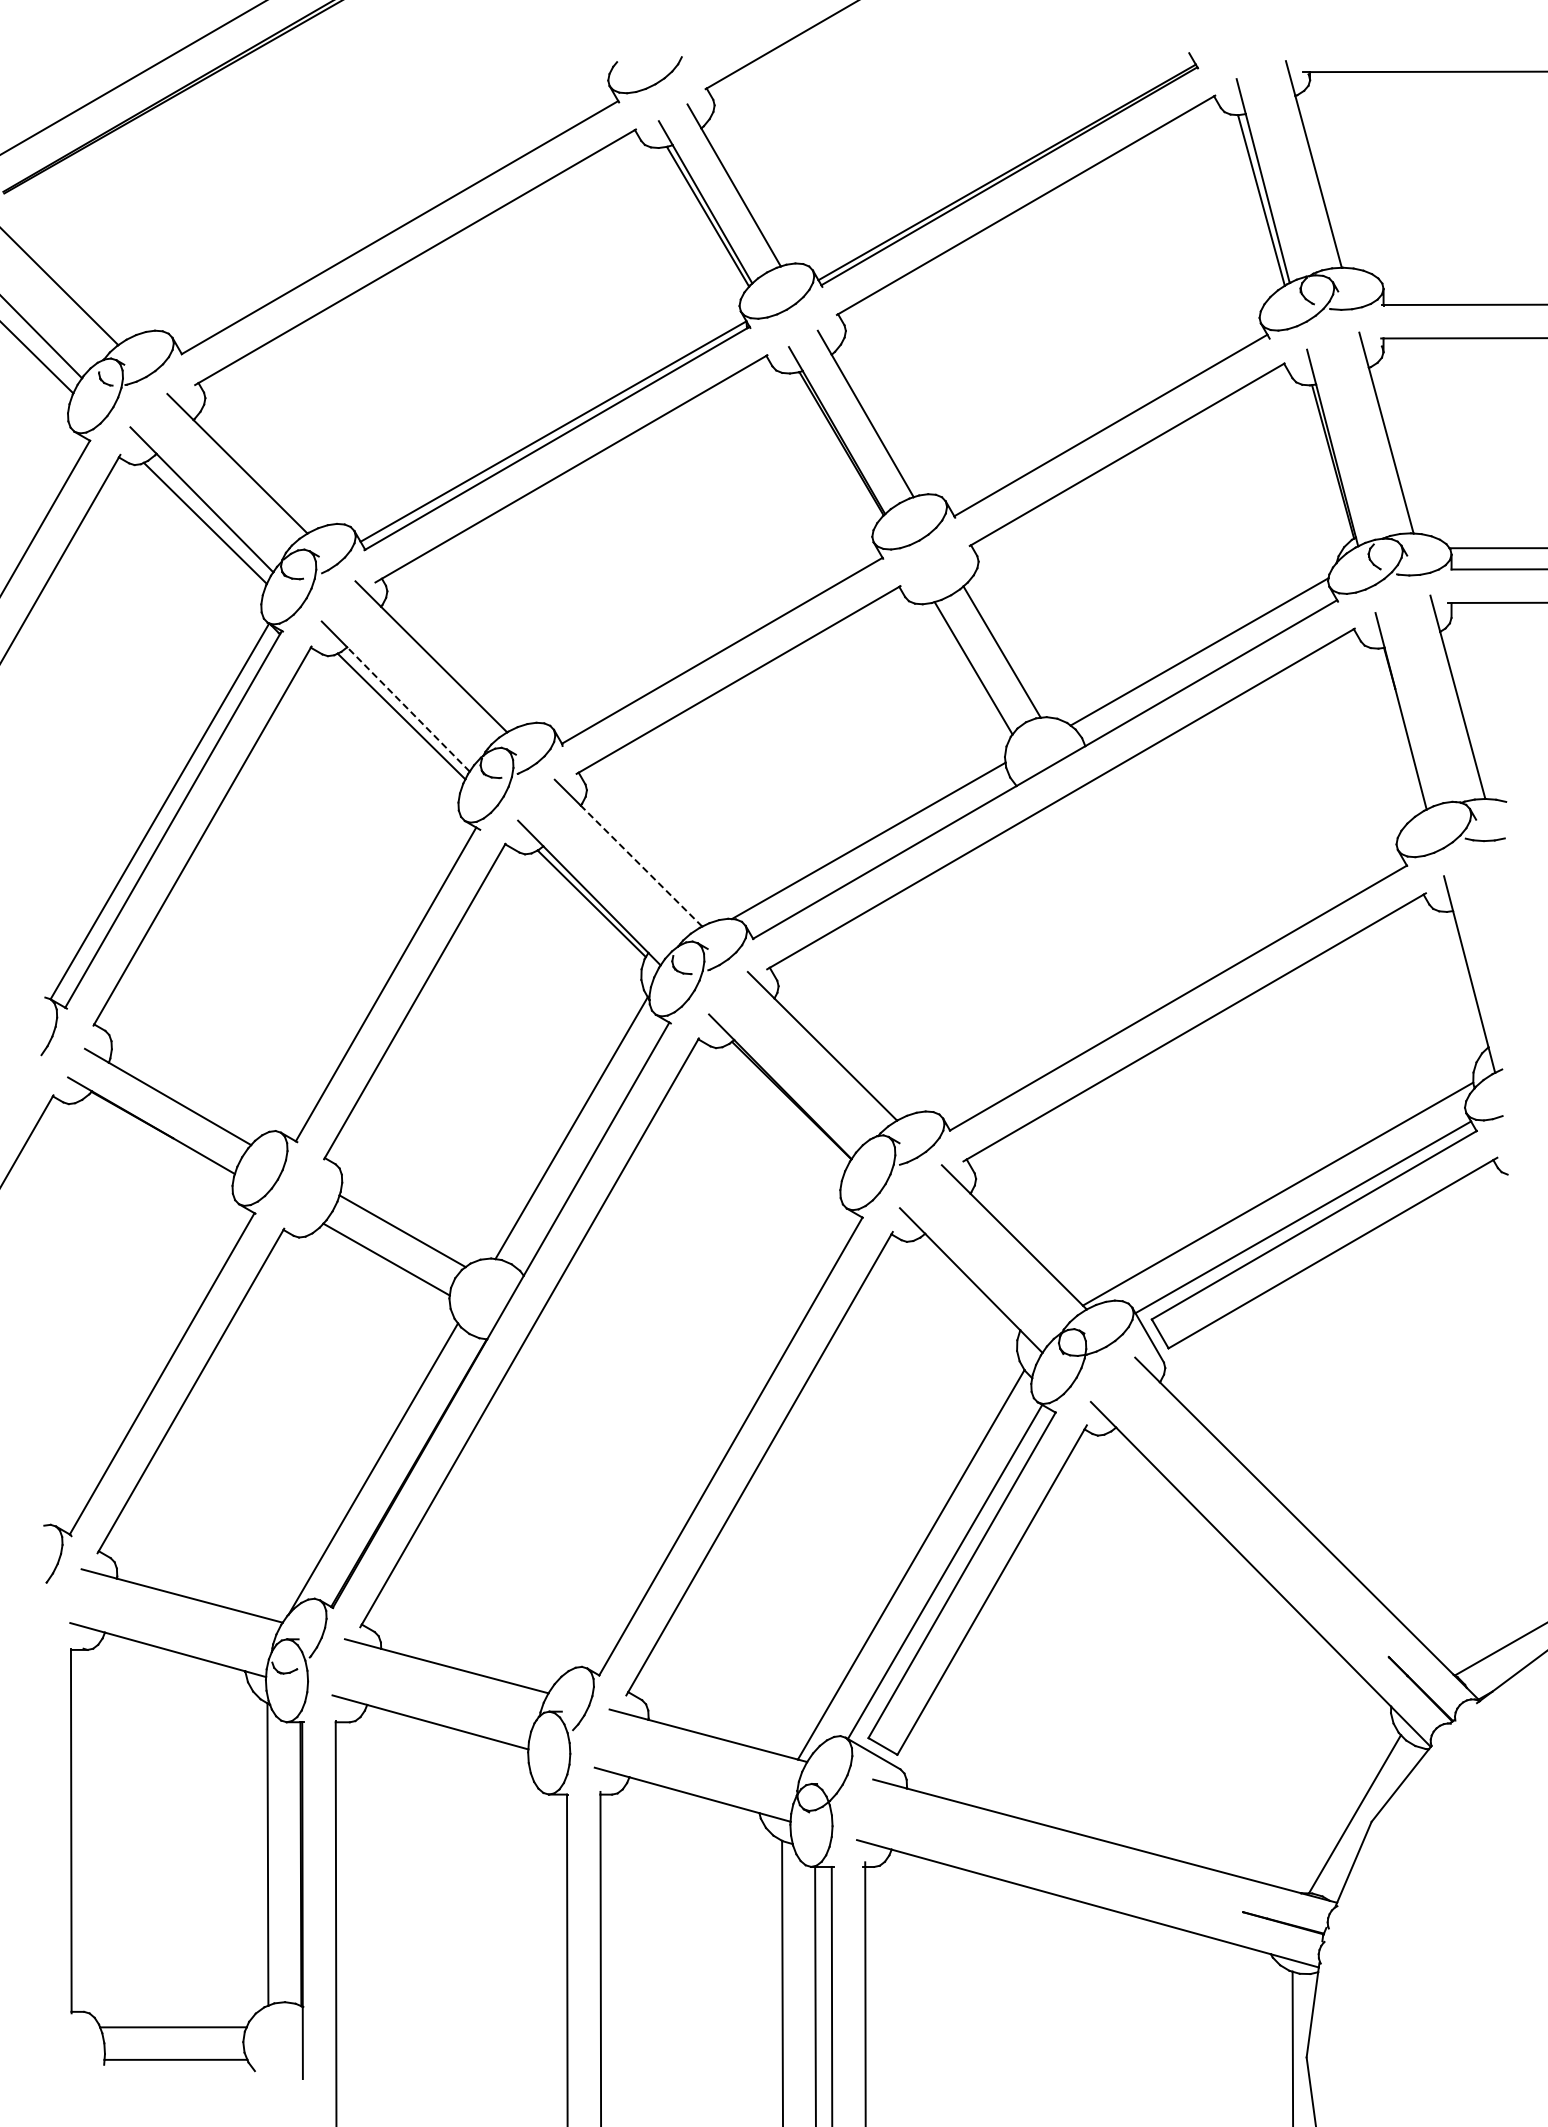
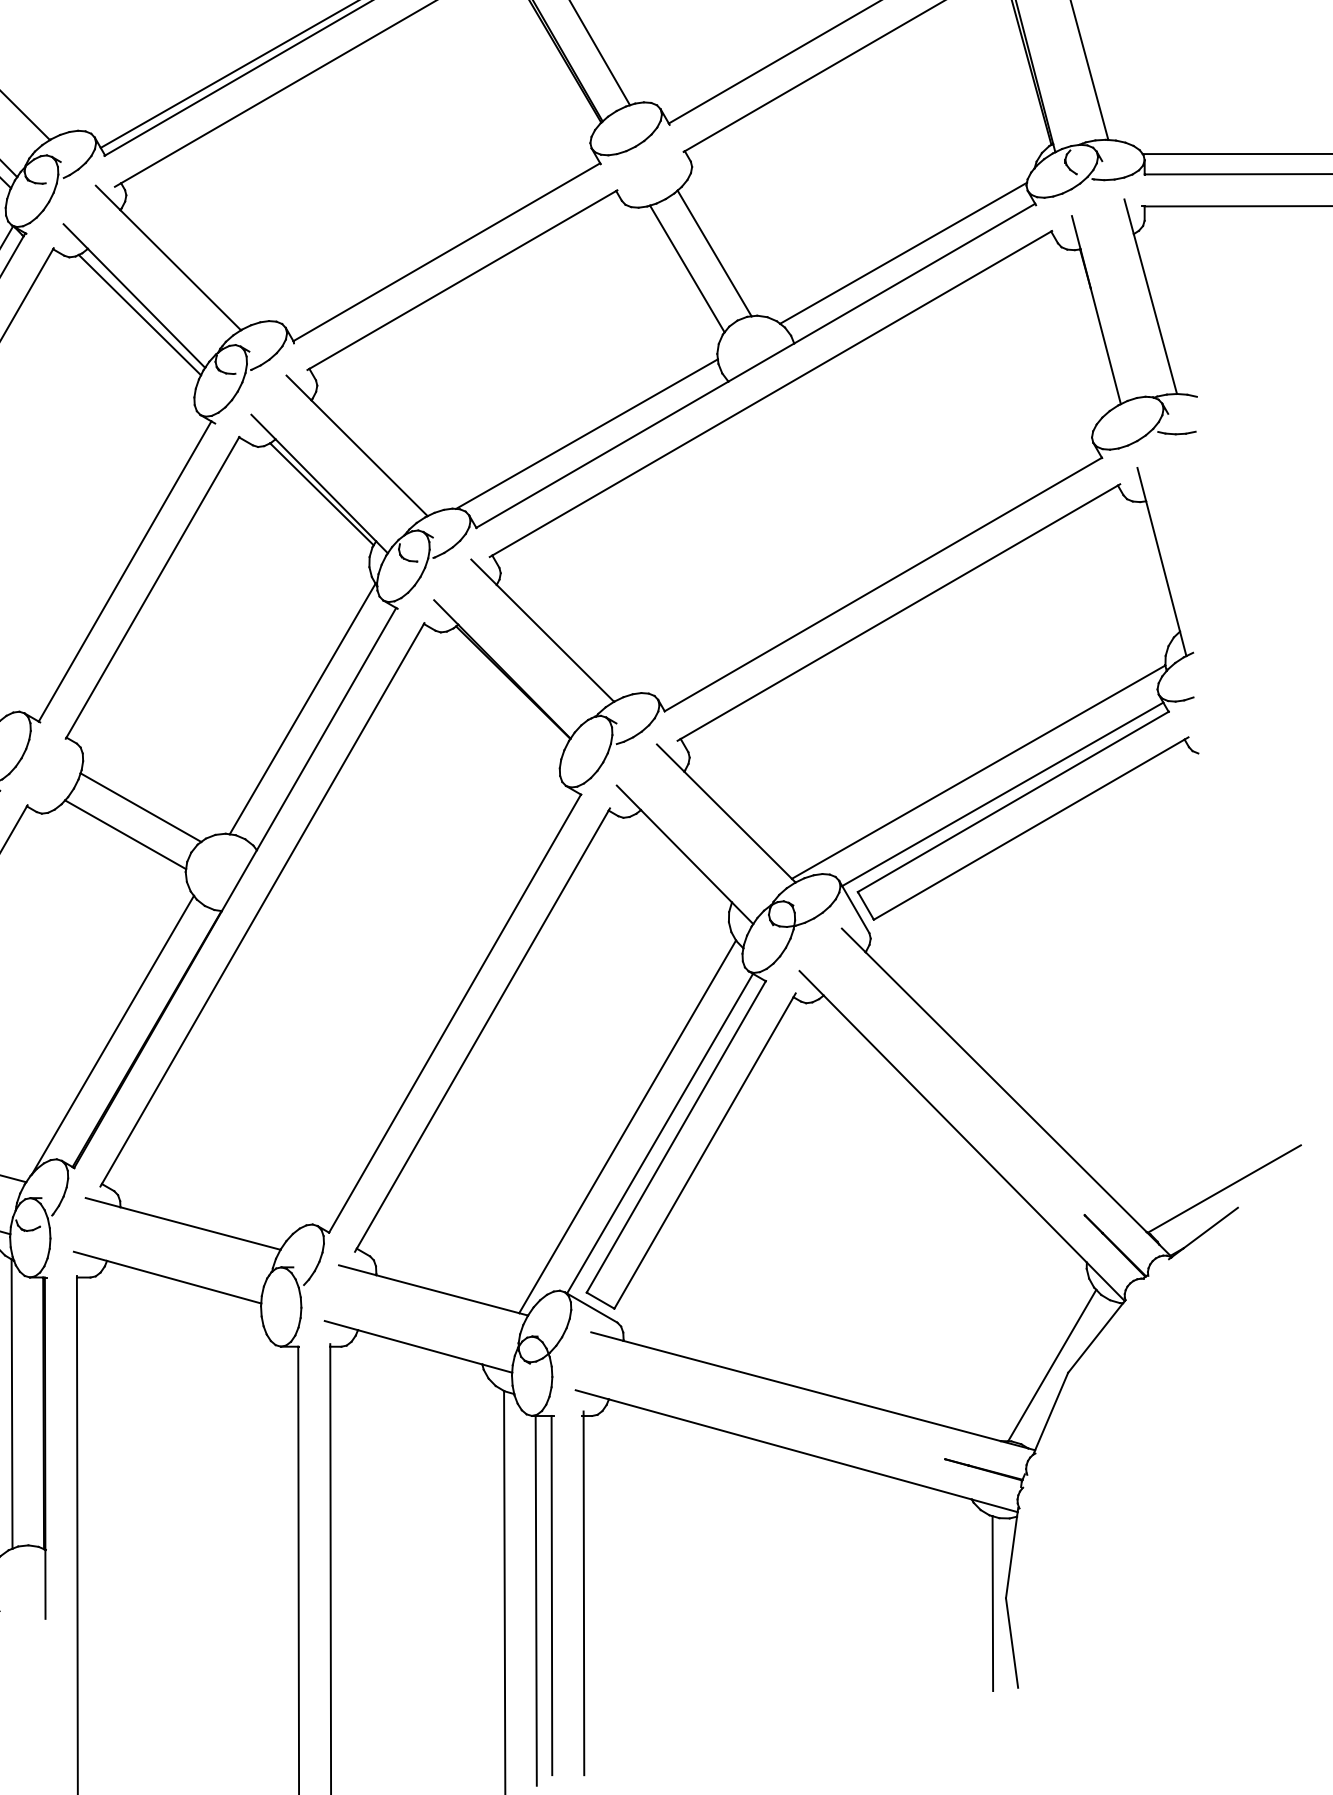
line: (408, 709) -> (146, 308), dashed -> solid
line: (641, 866) -> (369, 458), dashed -> solid

